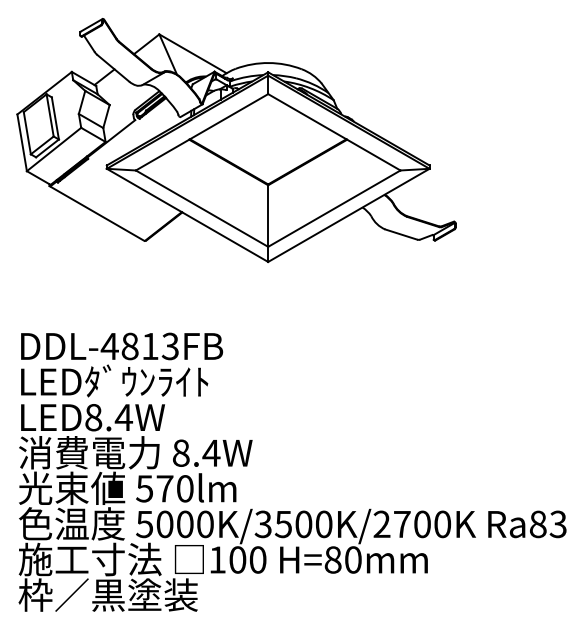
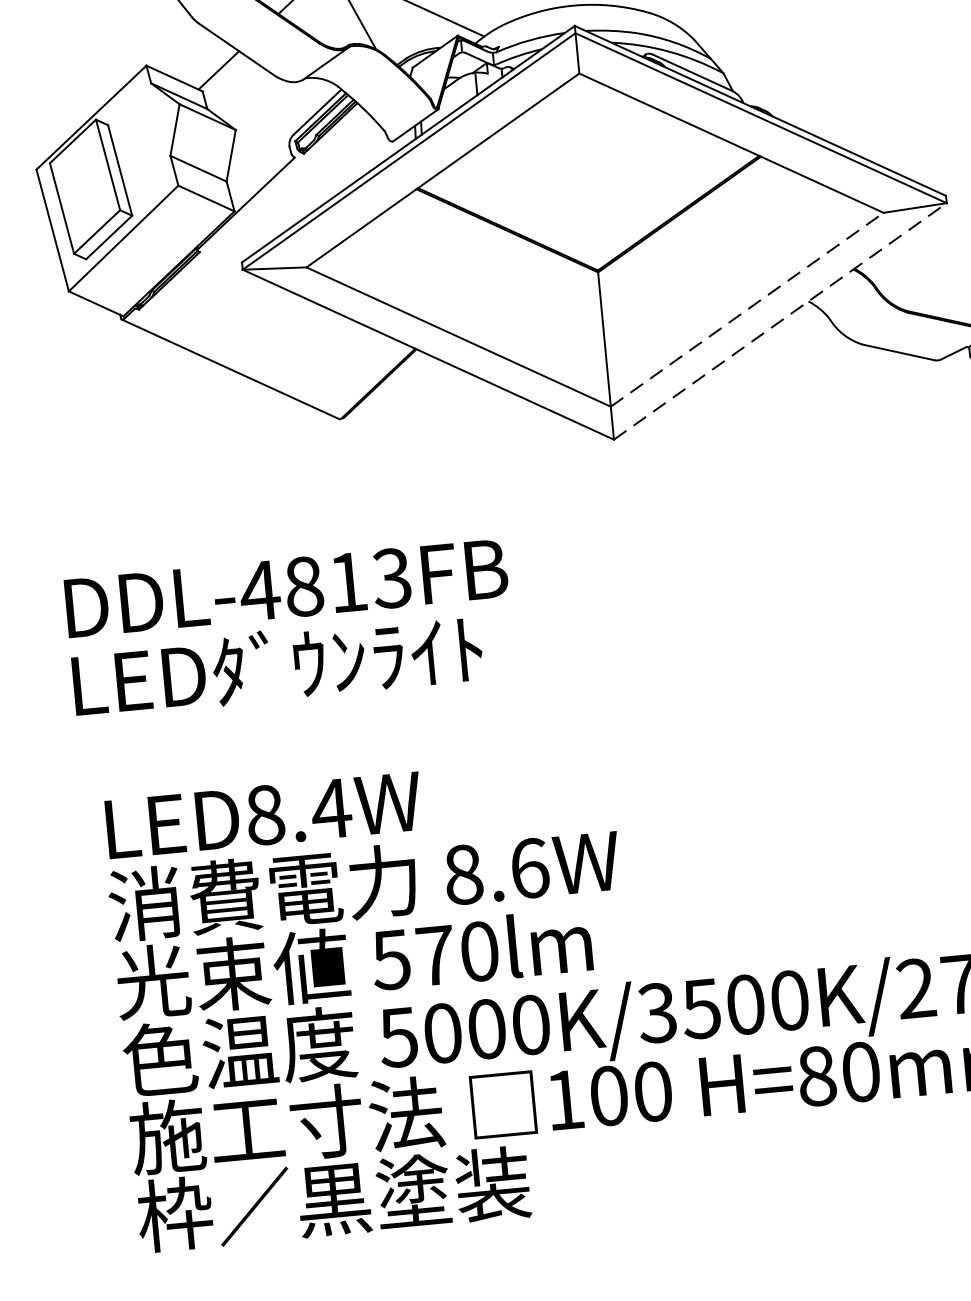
line: (334, 208) -> (747, 309), solid -> dashed
line: (349, 215) -> (781, 321), solid -> dashed
text: (122, 364) -> (291, 627), moved
text: (211, 452) -> (529, 866), 8.4W -> 8.6W

